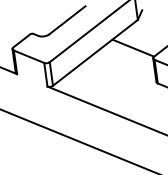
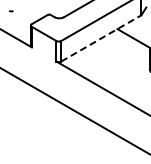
line: (95, 52) -> (101, 38), solid -> dashed

